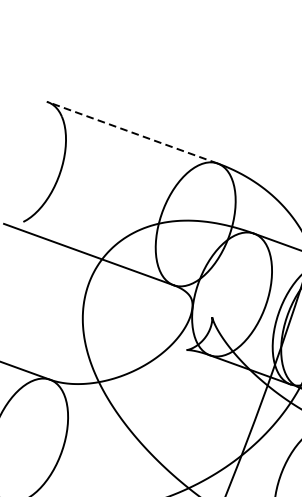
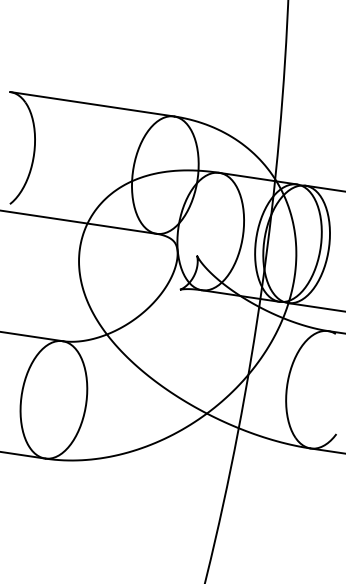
line: (133, 133) -> (92, 104), dashed -> solid

